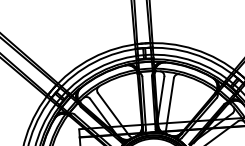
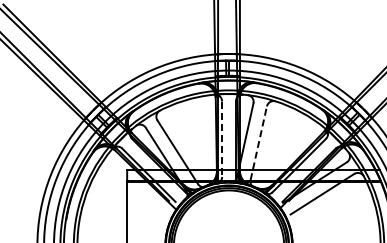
line: (144, 103) -> (222, 139), solid -> dashed
line: (169, 104) -> (258, 143), solid -> dashed

